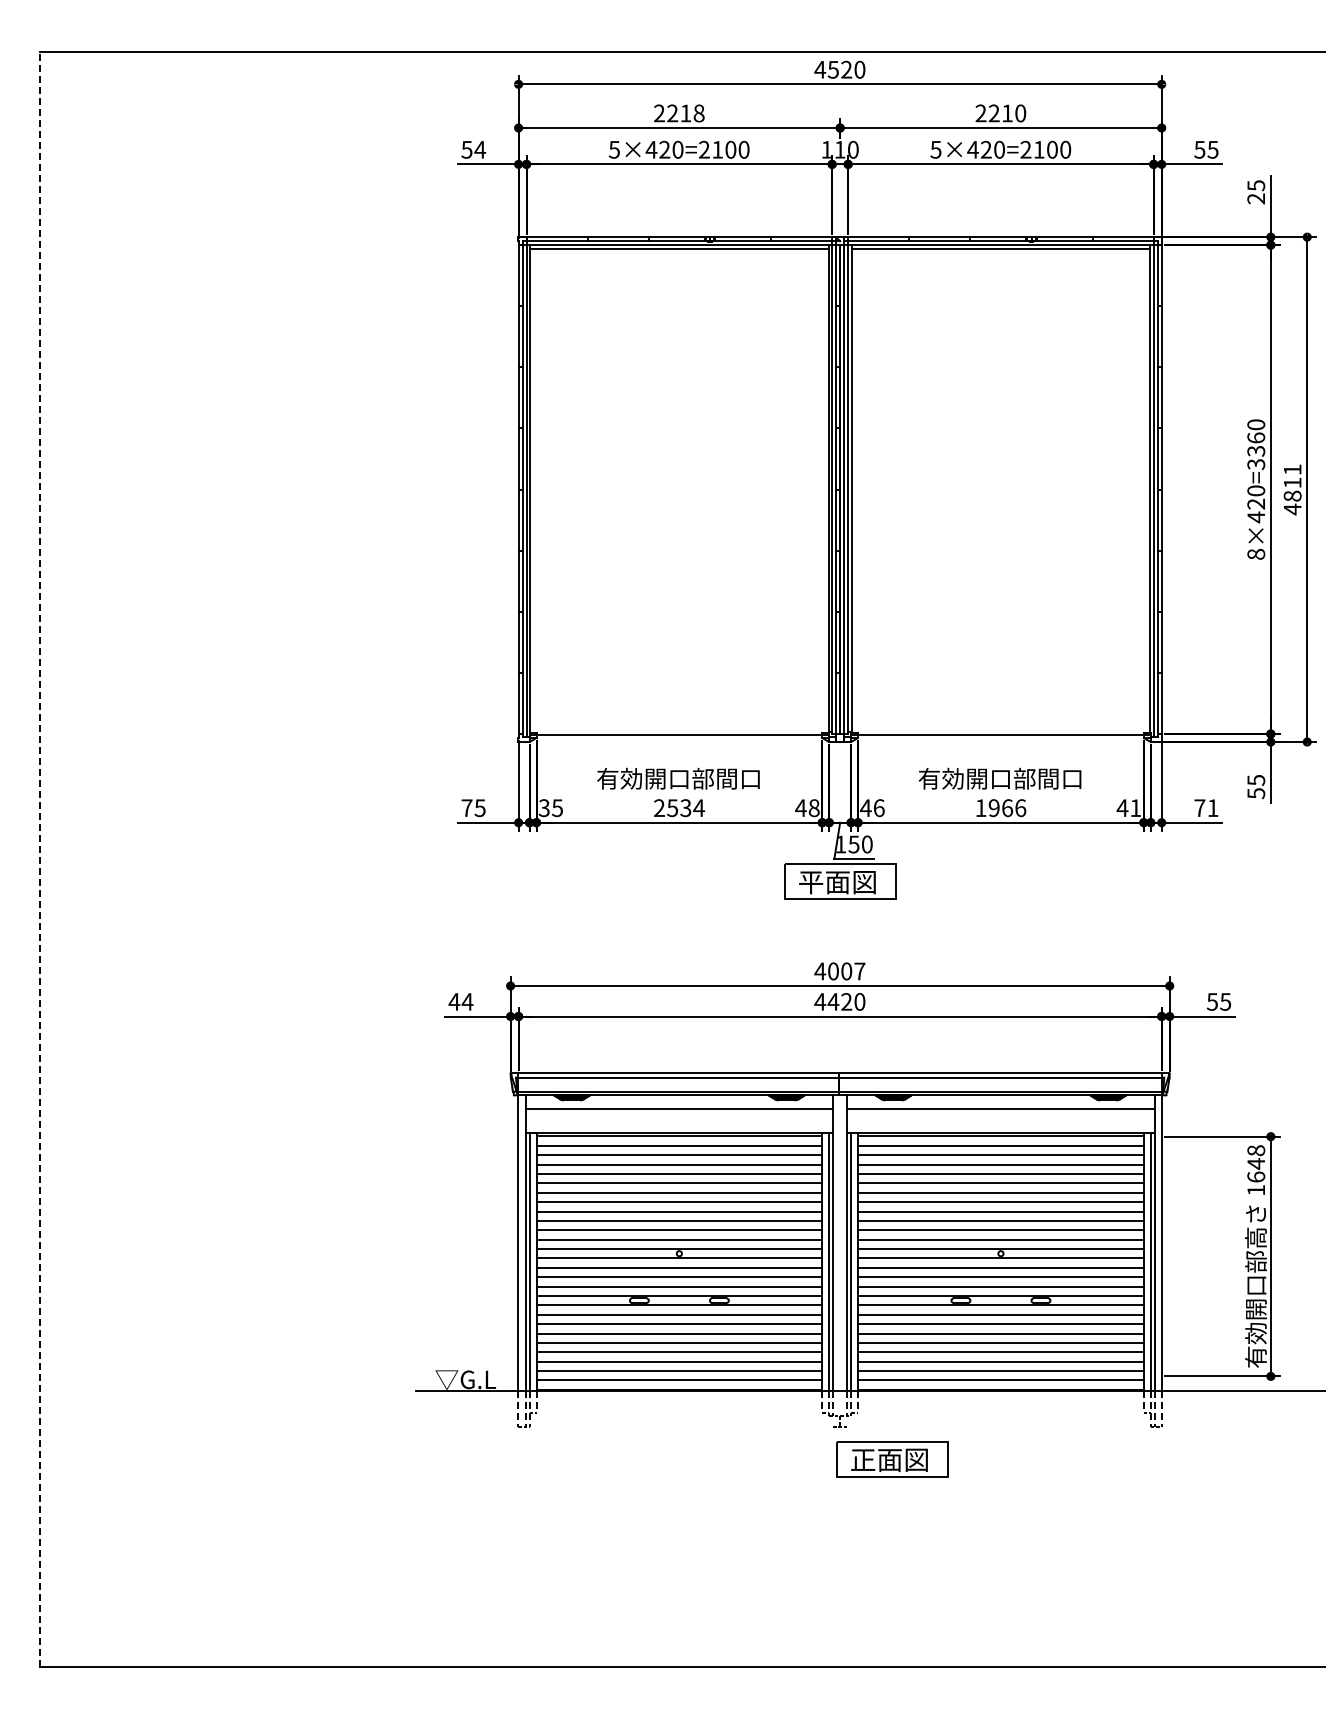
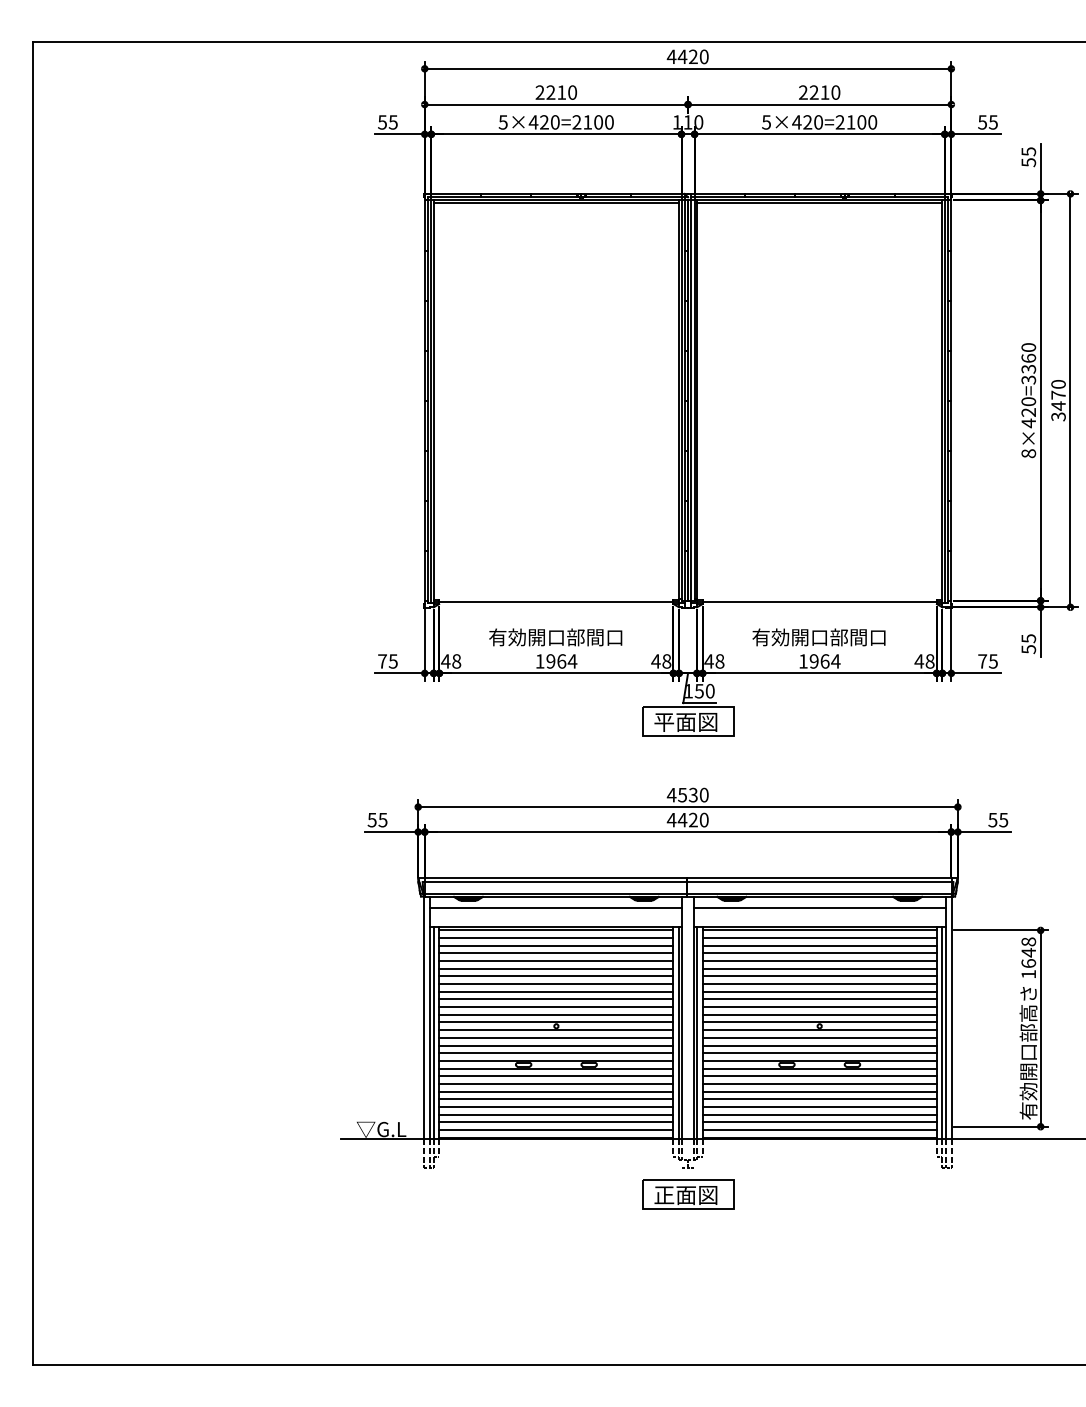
text: (833, 69) -> (682, 56), 4520 -> 4420
text: (698, 113) -> (572, 92), 2218 -> 2210
text: (480, 149) -> (393, 122), 54 -> 55
text: (1256, 198) -> (1028, 162), 25 -> 55
text: (1292, 489) -> (1058, 400), 4811 -> 3470
text: (878, 807) -> (719, 660), 46 -> 48
text: (550, 808) -> (450, 661), 35 -> 48
text: (672, 808) -> (550, 661), 2534 -> 1964
text: (1020, 808) -> (835, 661), 1966 -> 1964
text: (1135, 808) -> (929, 661), 41 -> 48
text: (1212, 808) -> (992, 661), 71 -> 75
line: (39, 859) -> (32, 703), dashed -> solid
text: (846, 971) -> (693, 795), 4007 -> 4530
text: (460, 1001) -> (377, 819), 44 -> 55
part: (892, 1459) -> (688, 1194), moved

